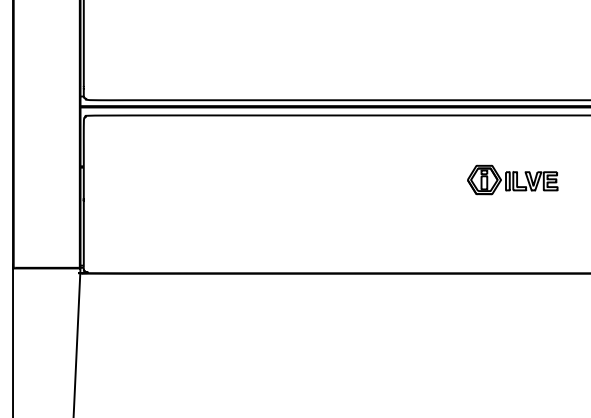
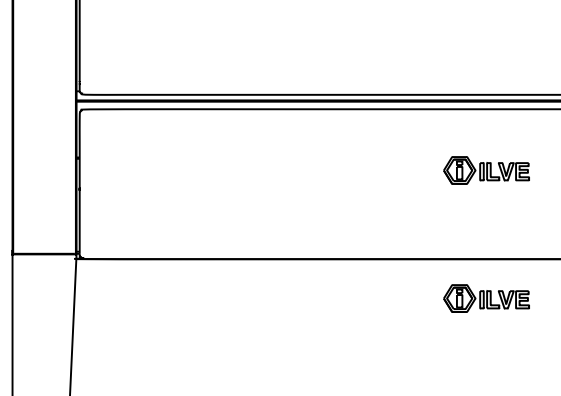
part: (512, 314) -> (486, 298), added

